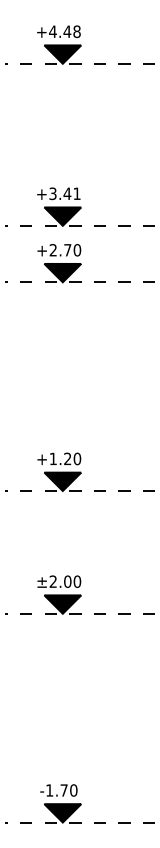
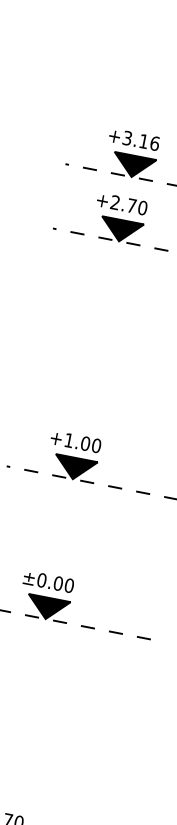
text: (71, 193) -> (148, 142), +3.41 -> +3.16
text: (67, 458) -> (85, 443), +1.20 -> +1.00
text: (53, 581) -> (42, 580), ±2.00 -> ±0.00

